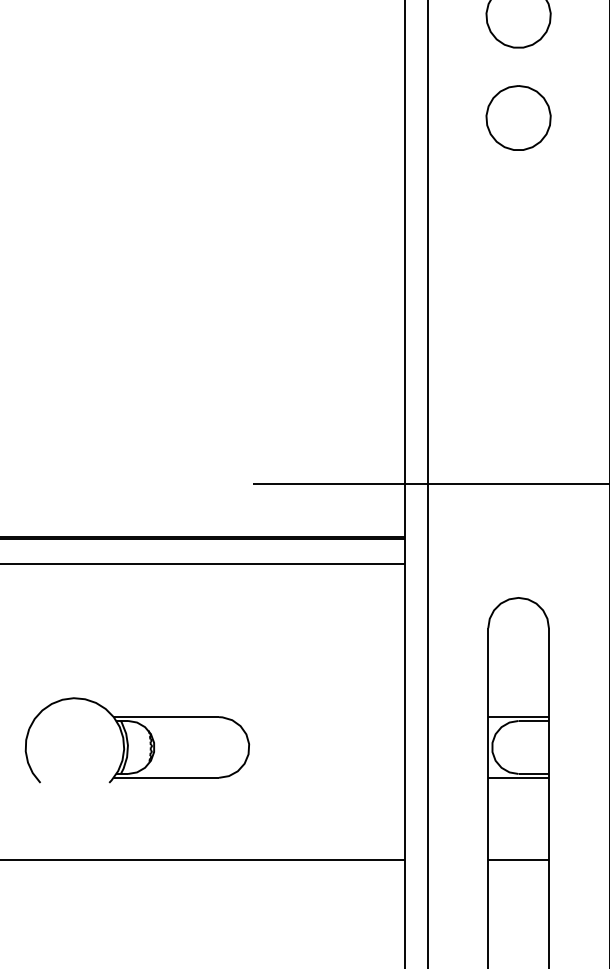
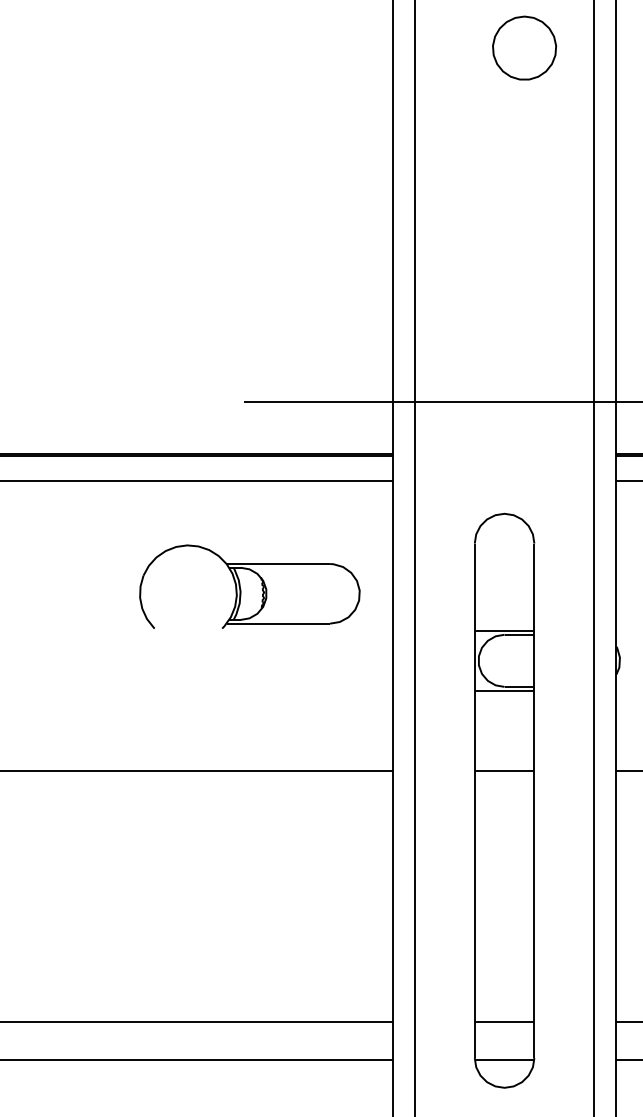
part: (518, 117) -> (524, 47), moved
part: (137, 740) -> (249, 586), moved

